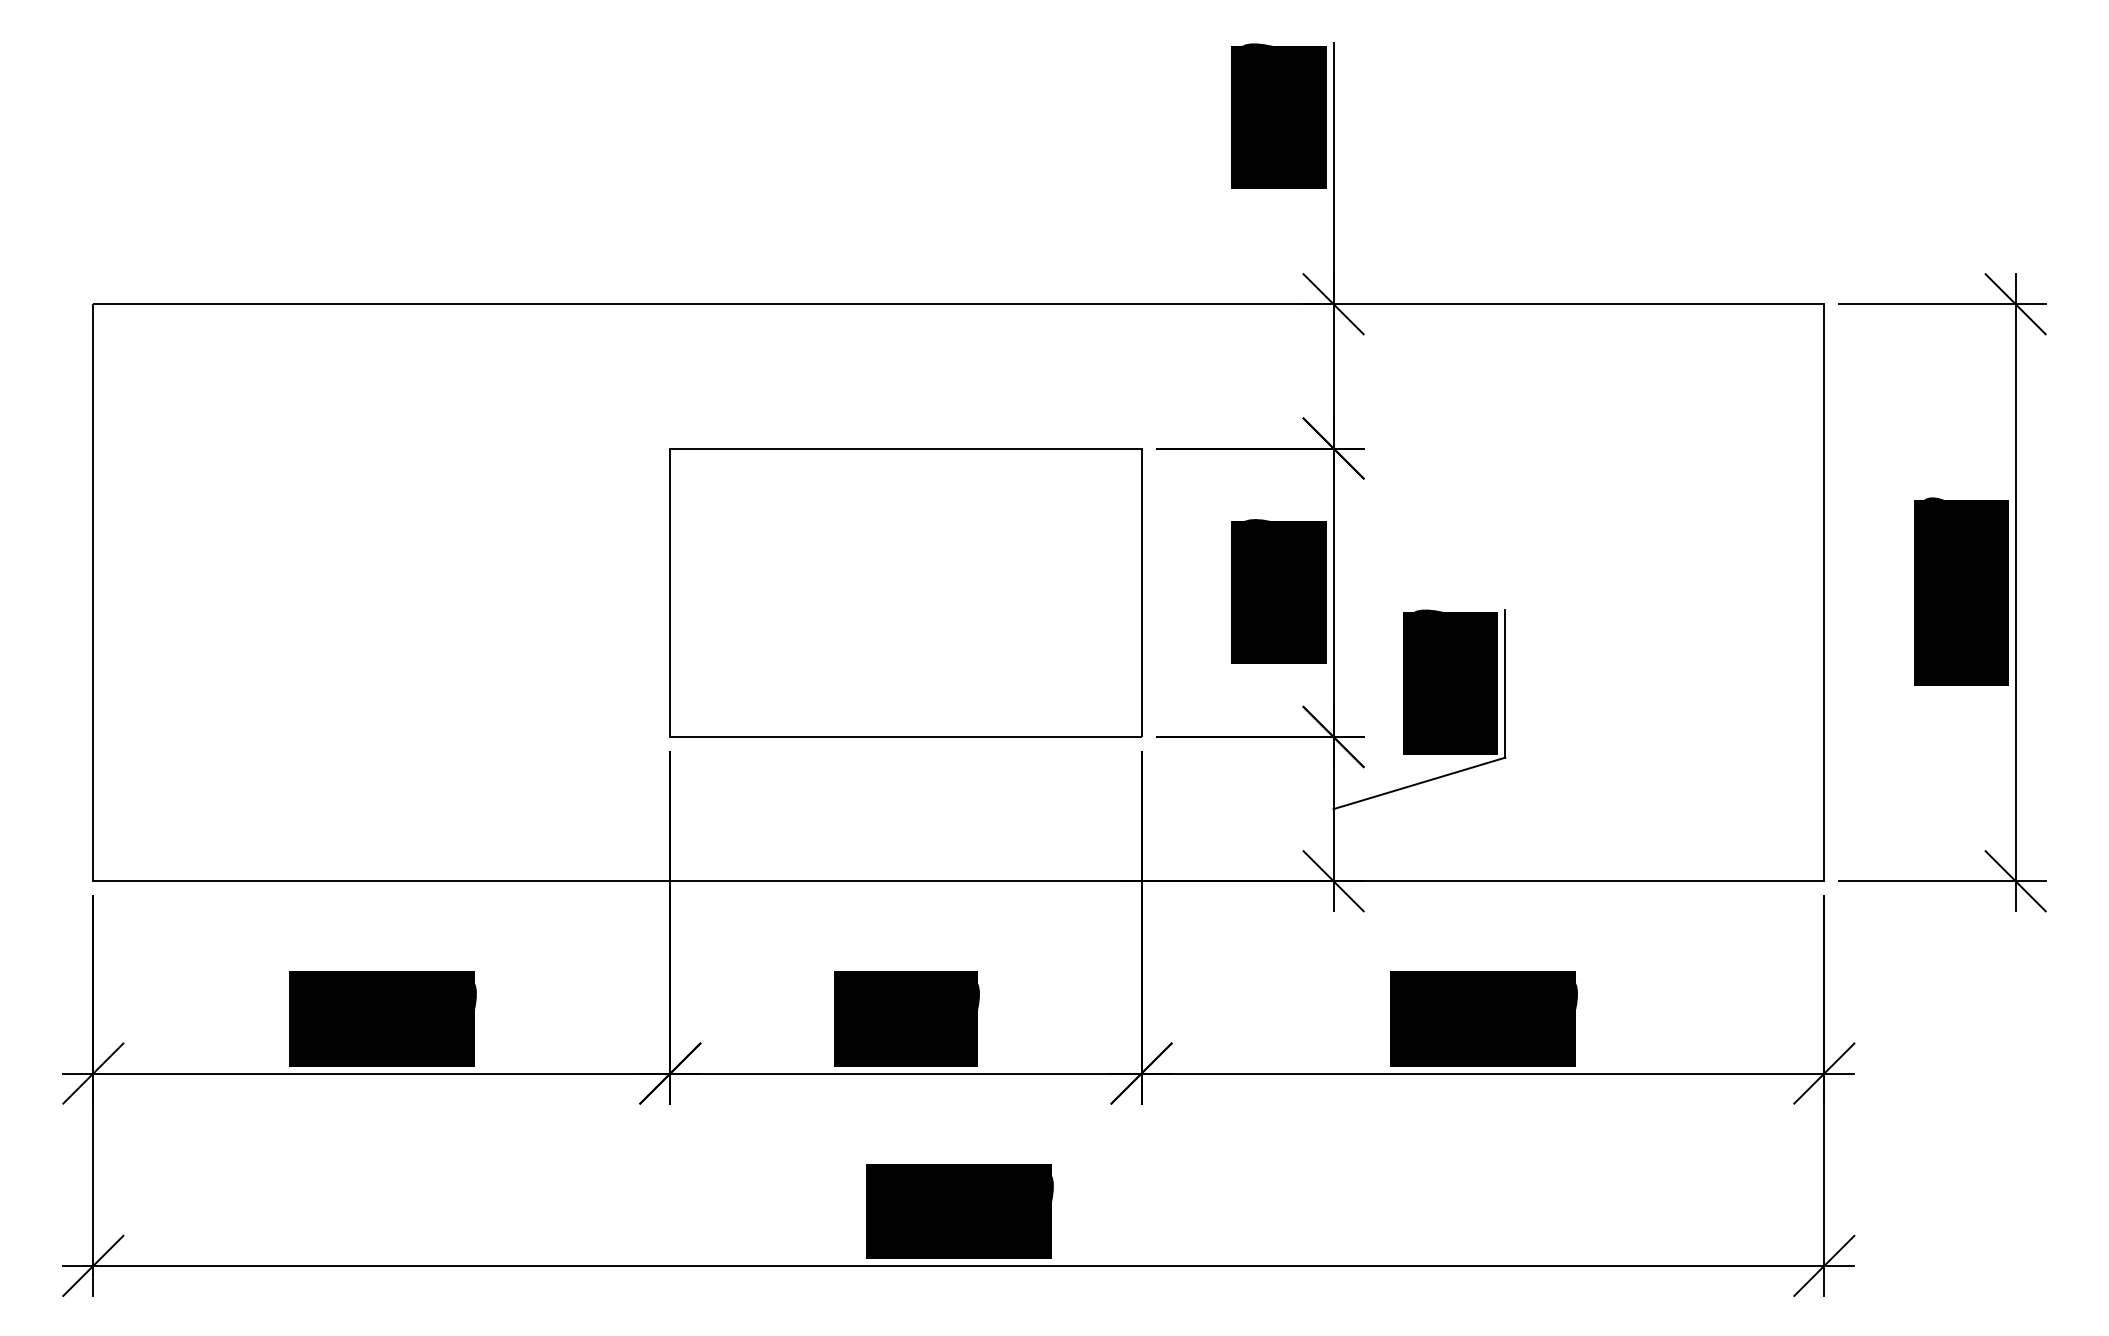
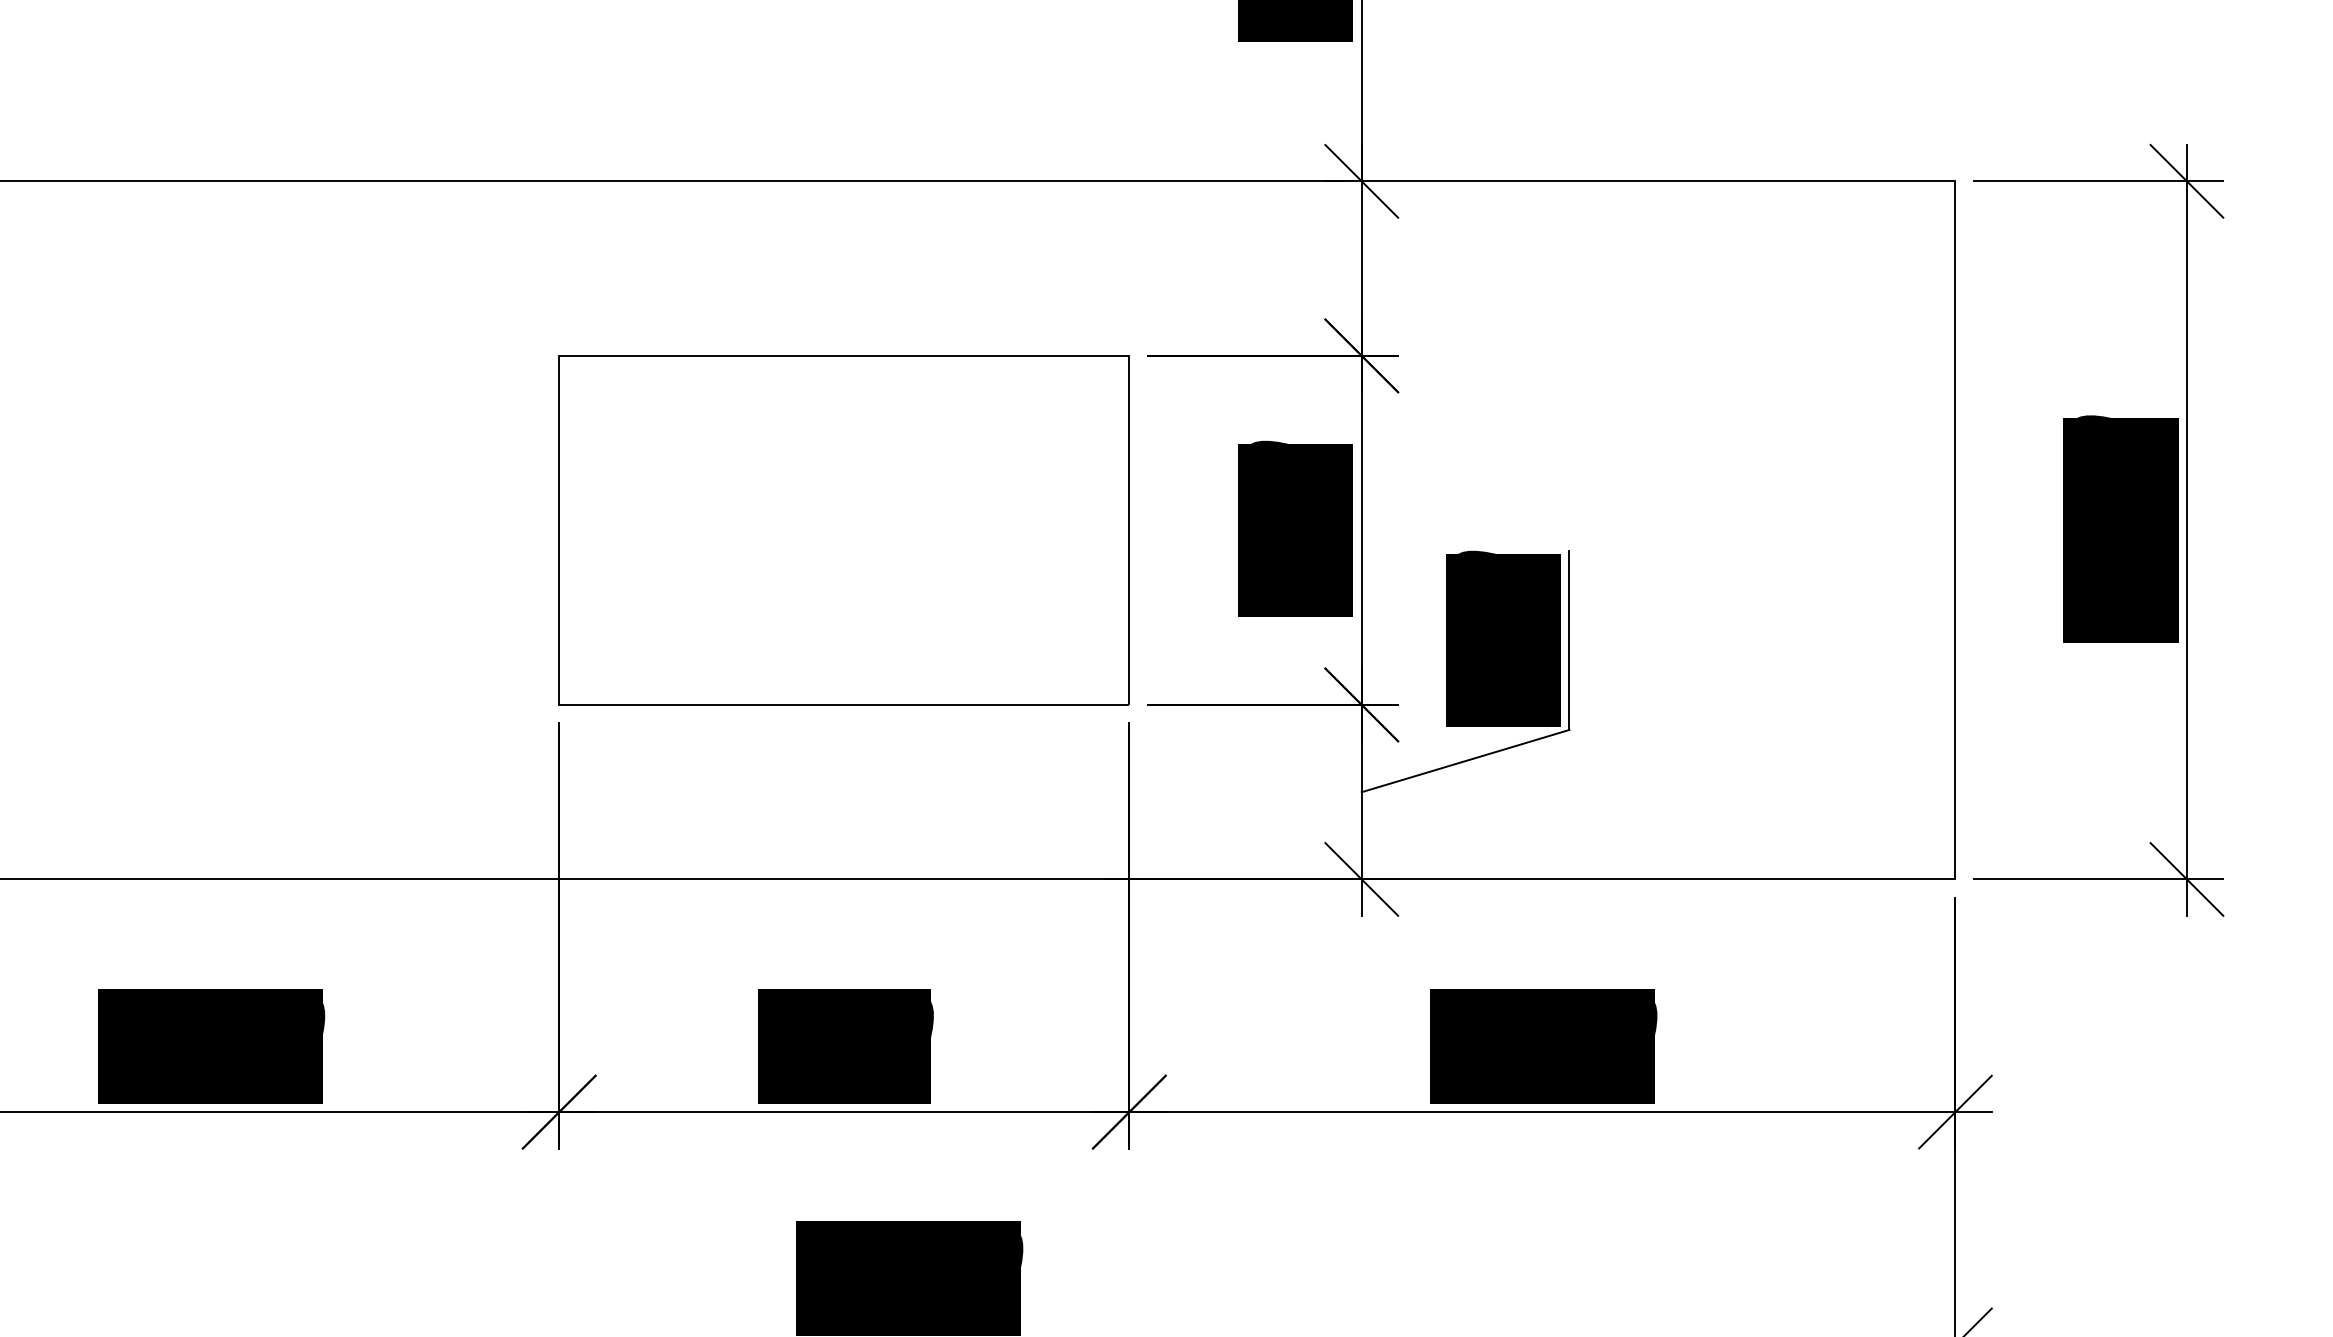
text: (1938, 498) -> (2093, 416), 1383 -> 1200
text: (1256, 519) -> (1268, 441), 609 -> 600

